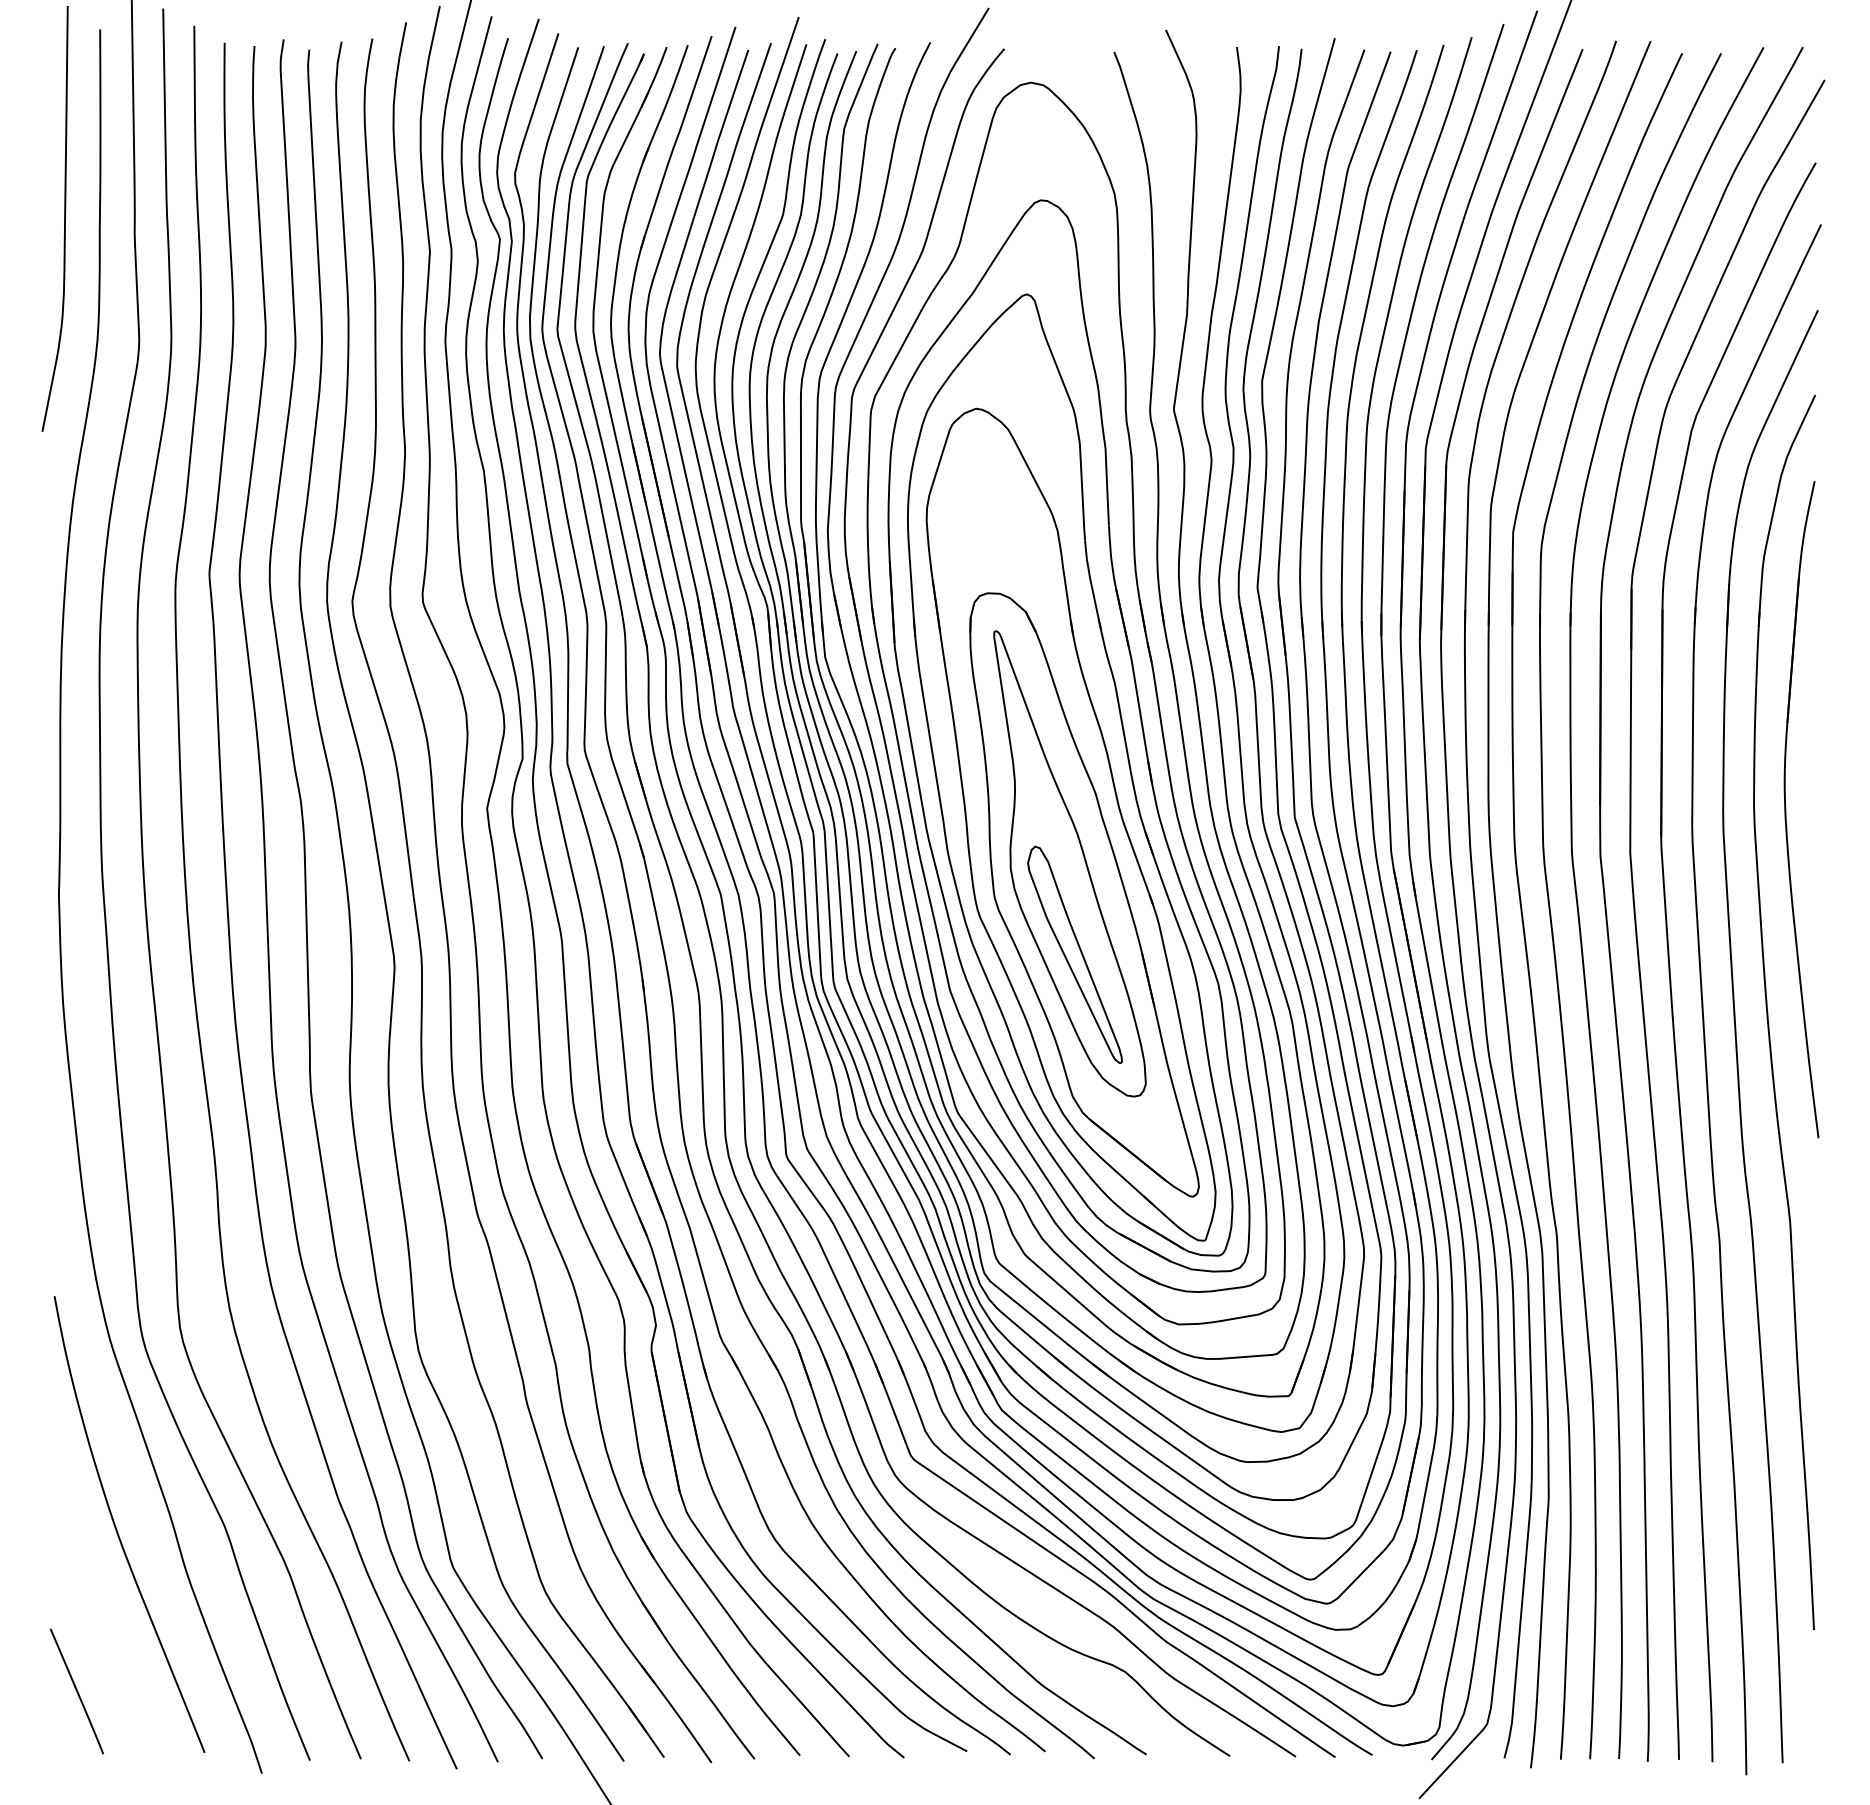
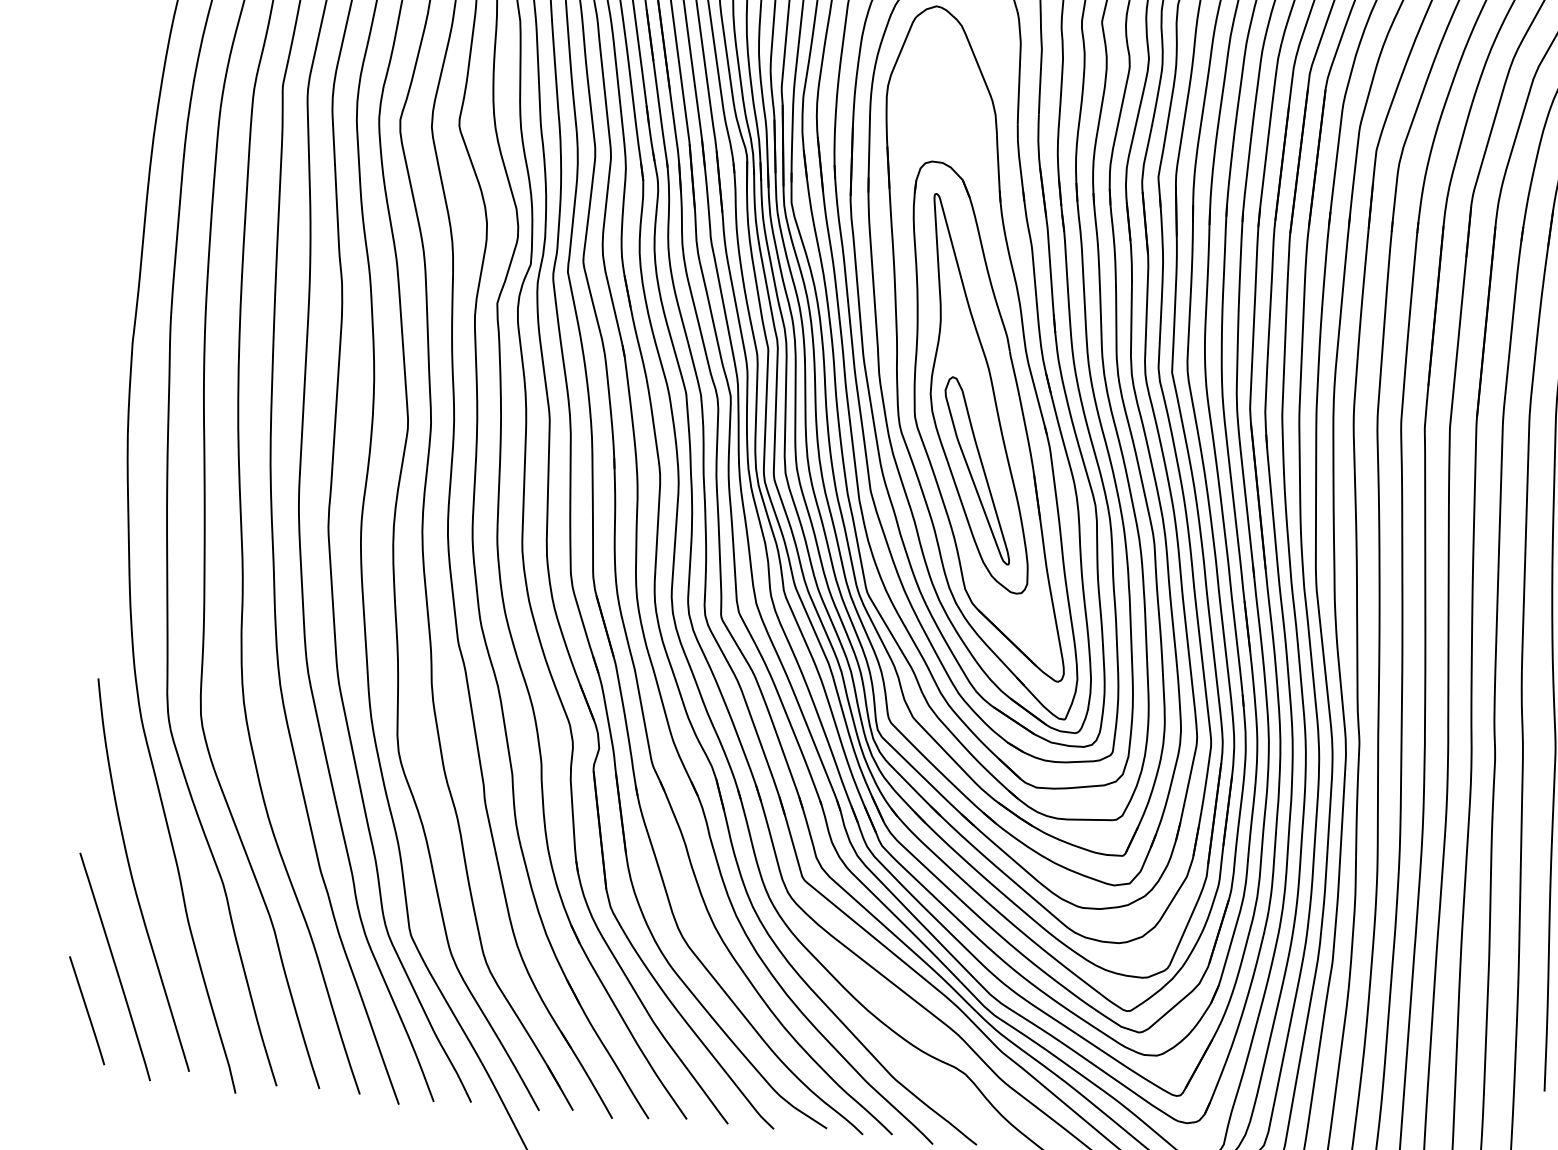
curve: (105, 1636) -> (115, 966), added

